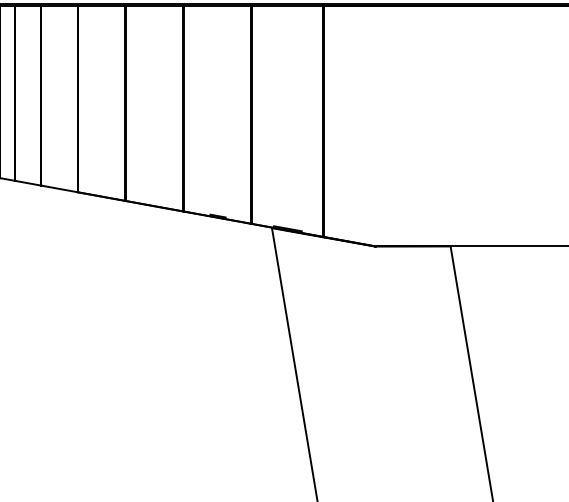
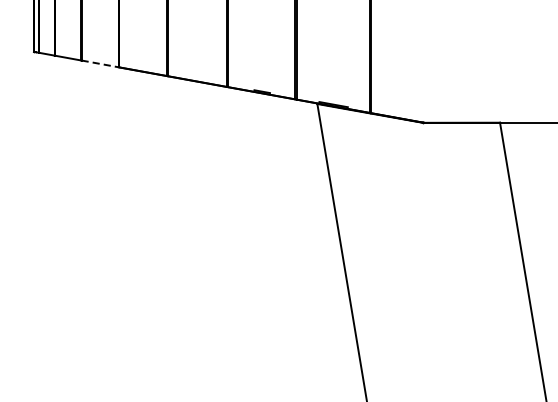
line: (60, 189) -> (101, 64), solid -> dashed

